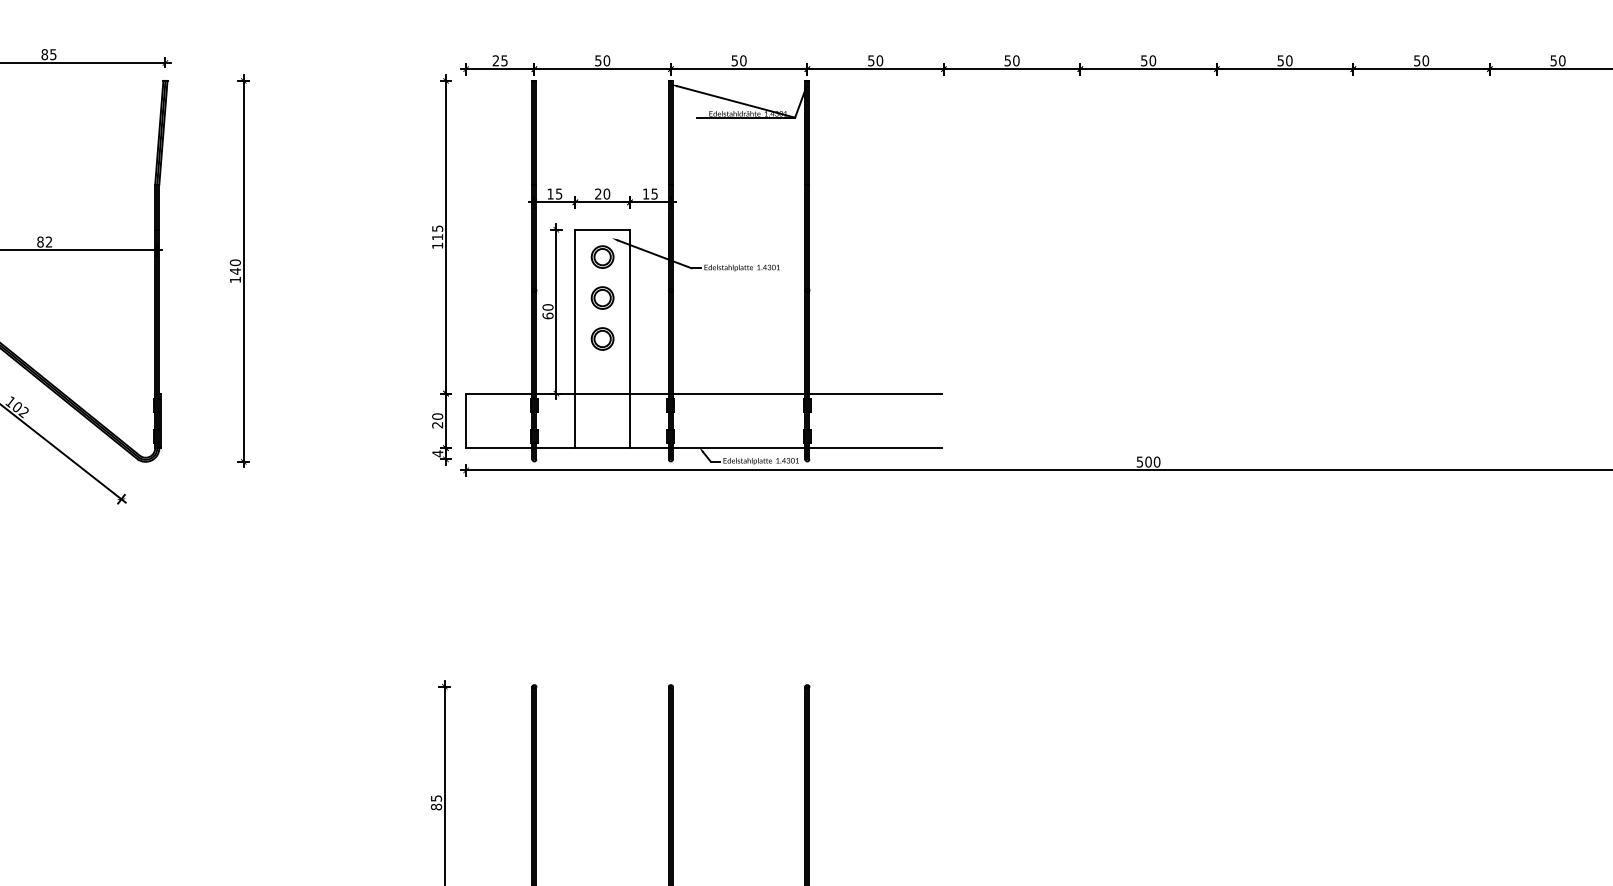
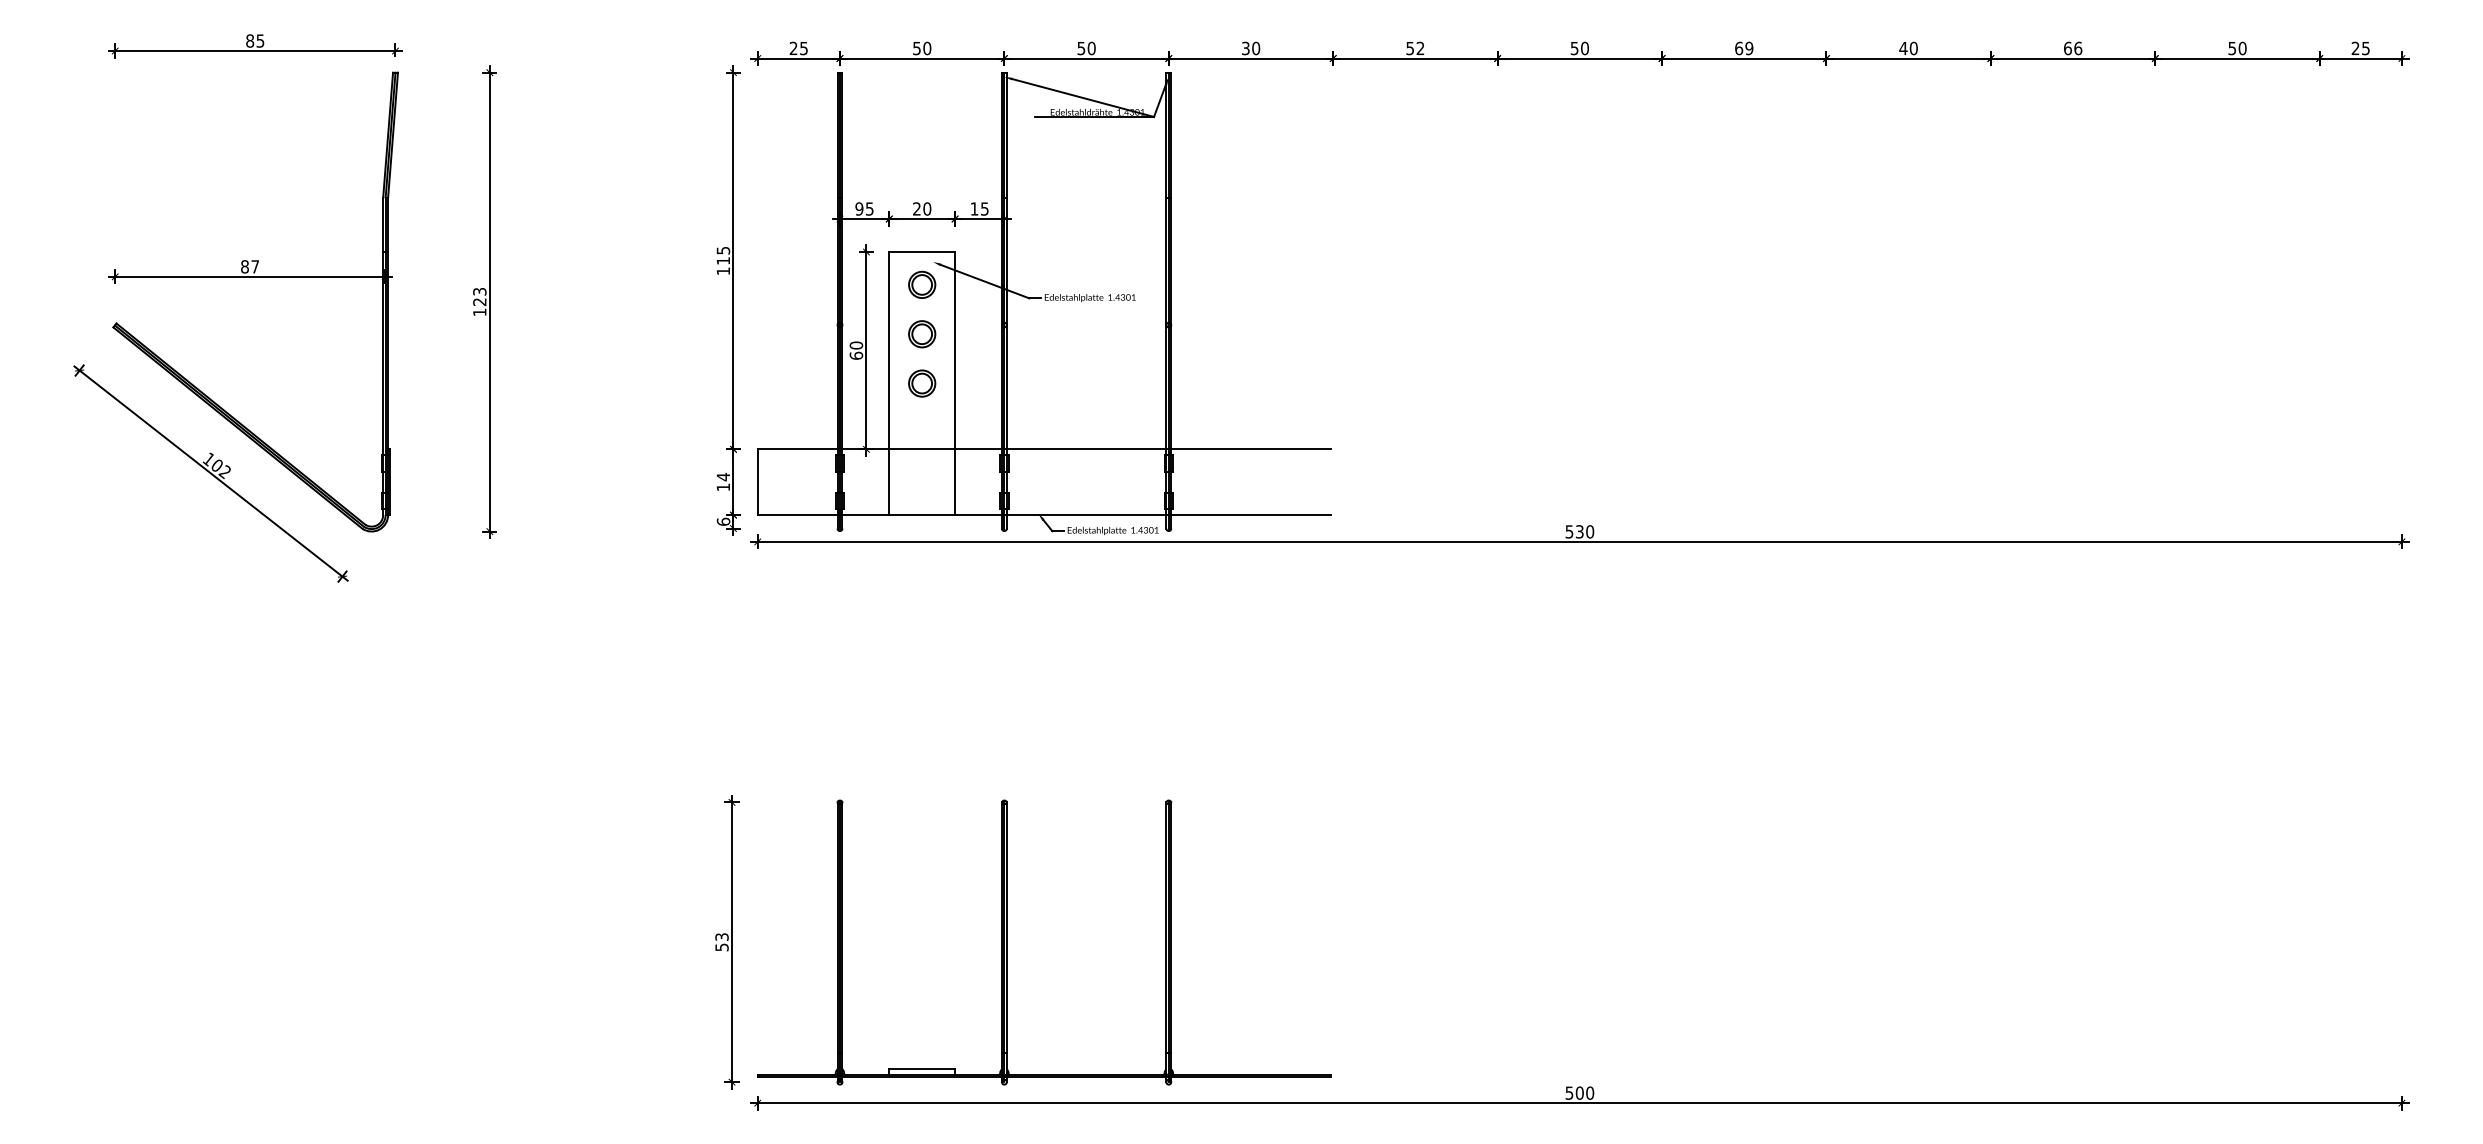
text: (871, 60) -> (1245, 47), 50 -> 30
text: (1016, 60) -> (1420, 48), 50 -> 52
text: (1285, 60) -> (1744, 48), 50 -> 69
text: (1417, 60) -> (1903, 48), 50 -> 40
text: (1558, 60) -> (2073, 48), 50 -> 66
text: (550, 193) -> (859, 208), 15 -> 95
text: (48, 241) -> (254, 266), 82 -> 87
text: (235, 266) -> (479, 296), 140 -> 123
text: (437, 420) -> (723, 481), 20 -> 14
text: (437, 453) -> (723, 521), 4 -> 6
text: (1148, 461) -> (1579, 531), 500 -> 530
text: (436, 802) -> (721, 942), 85 -> 53

